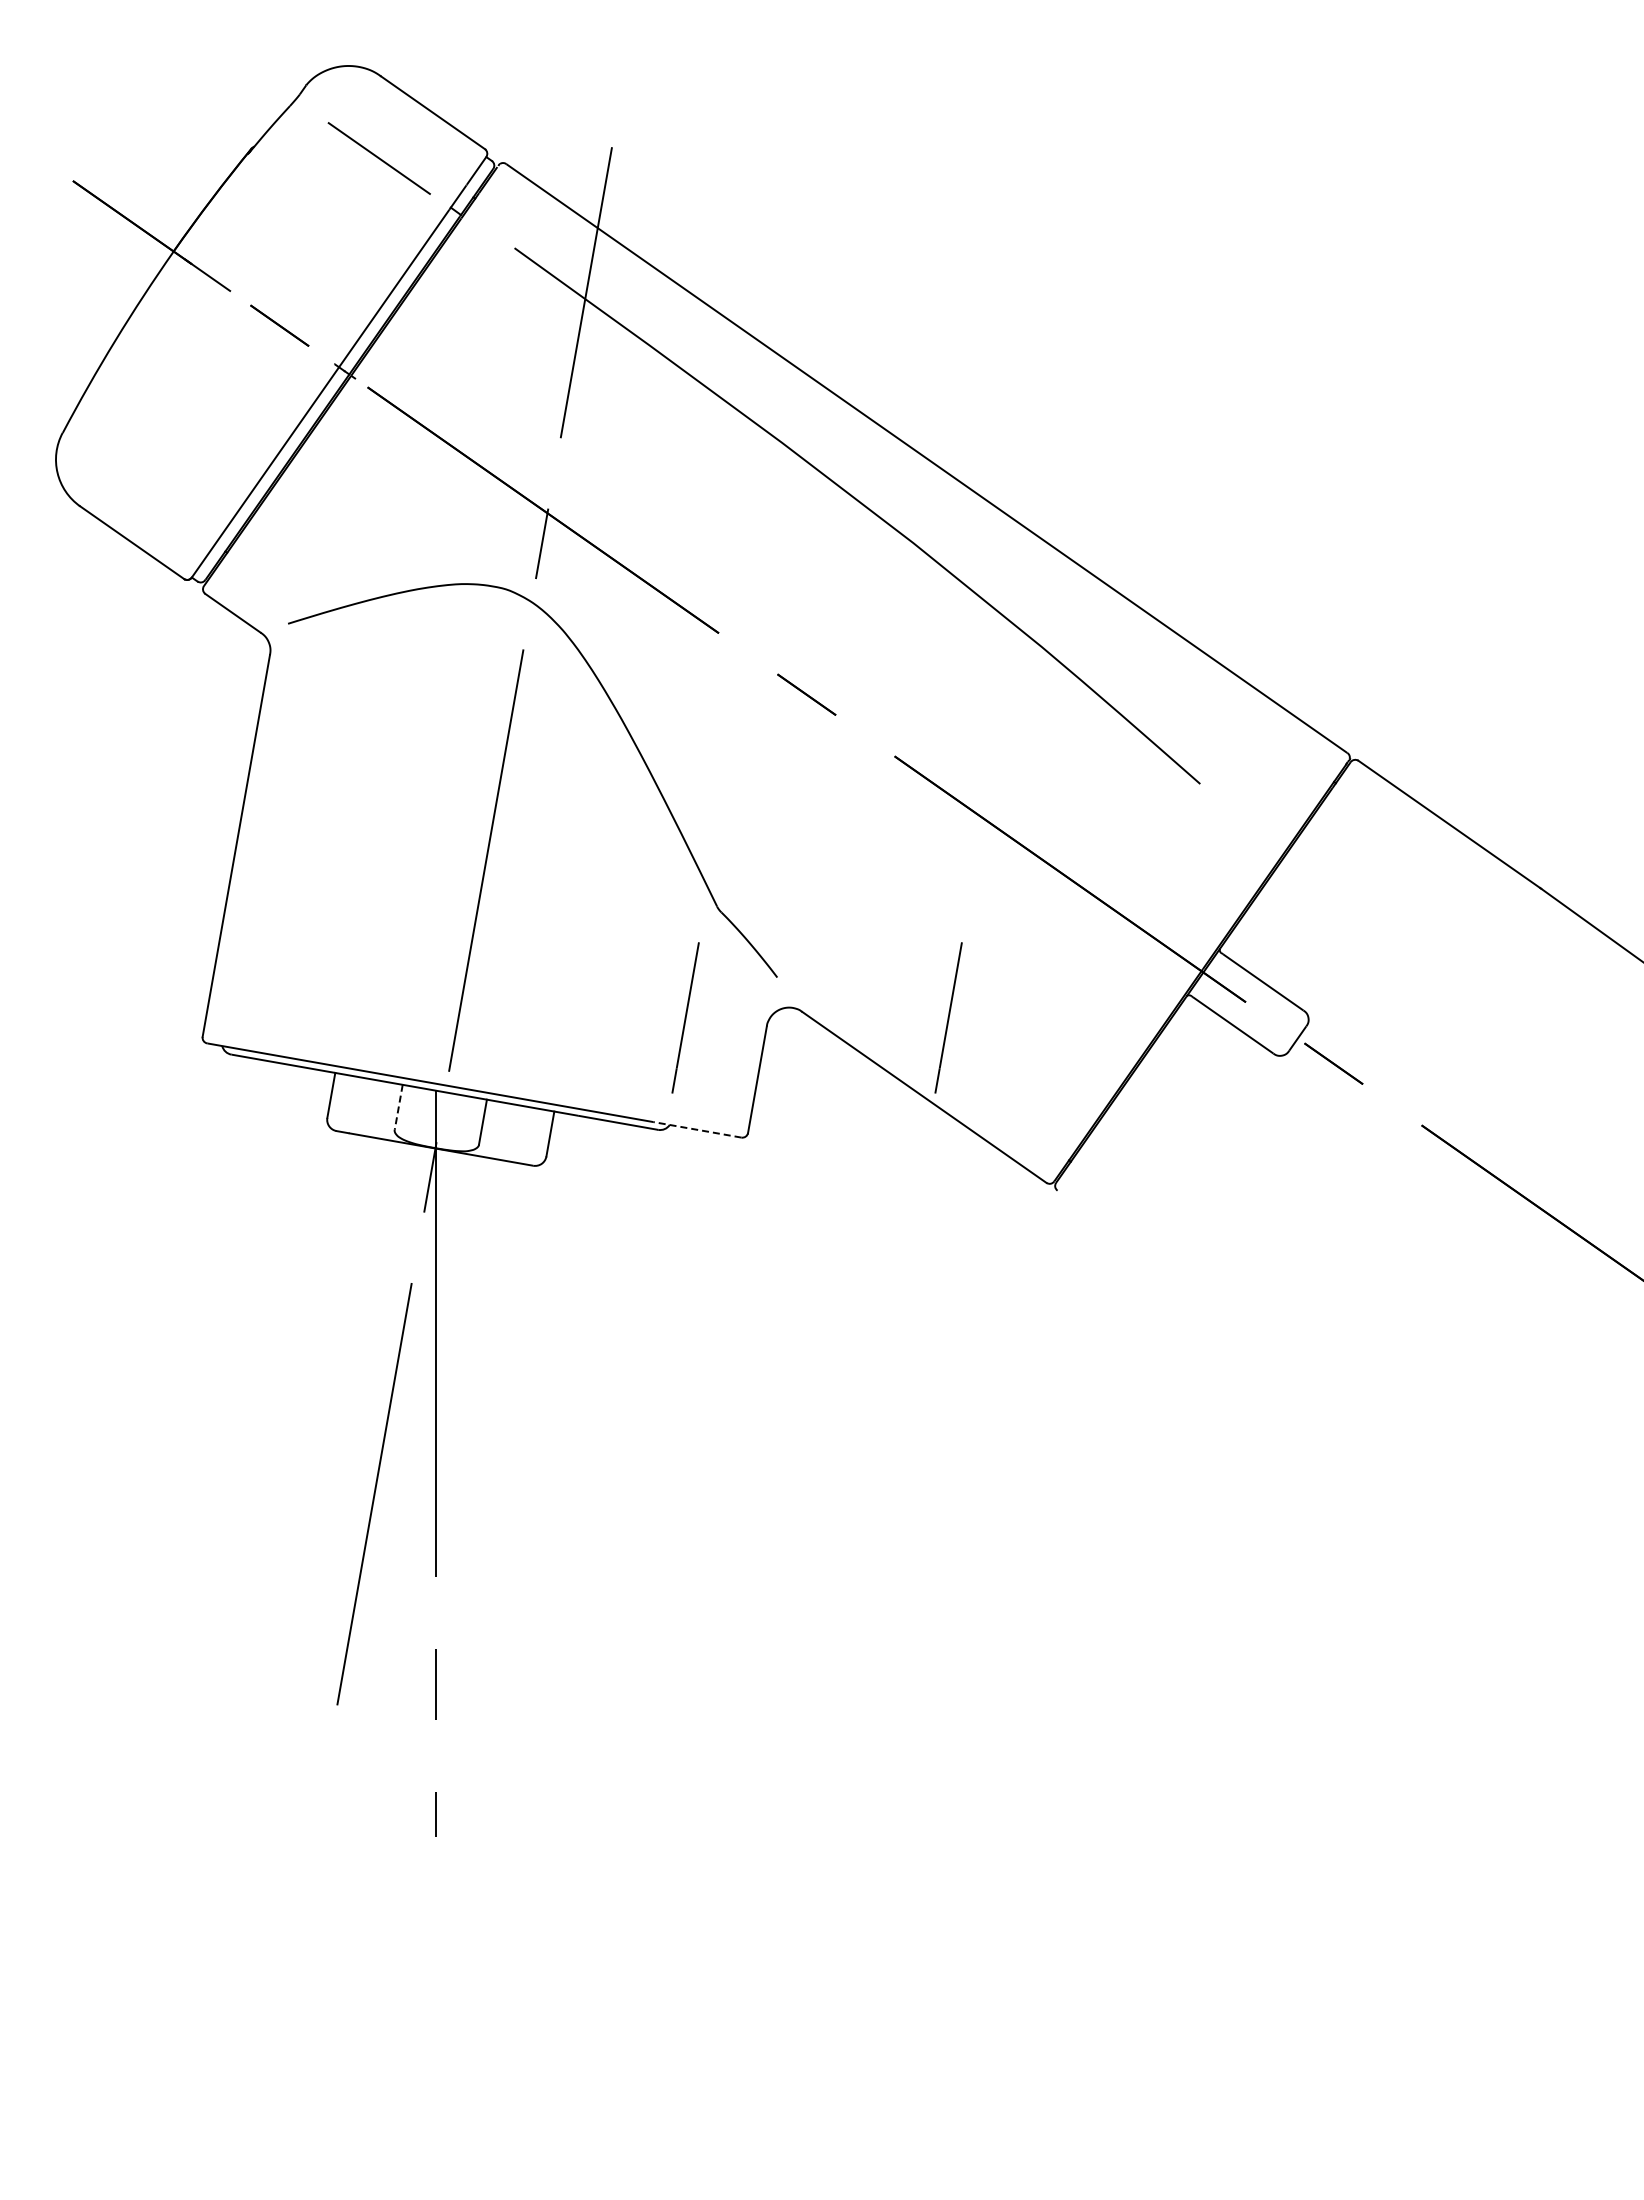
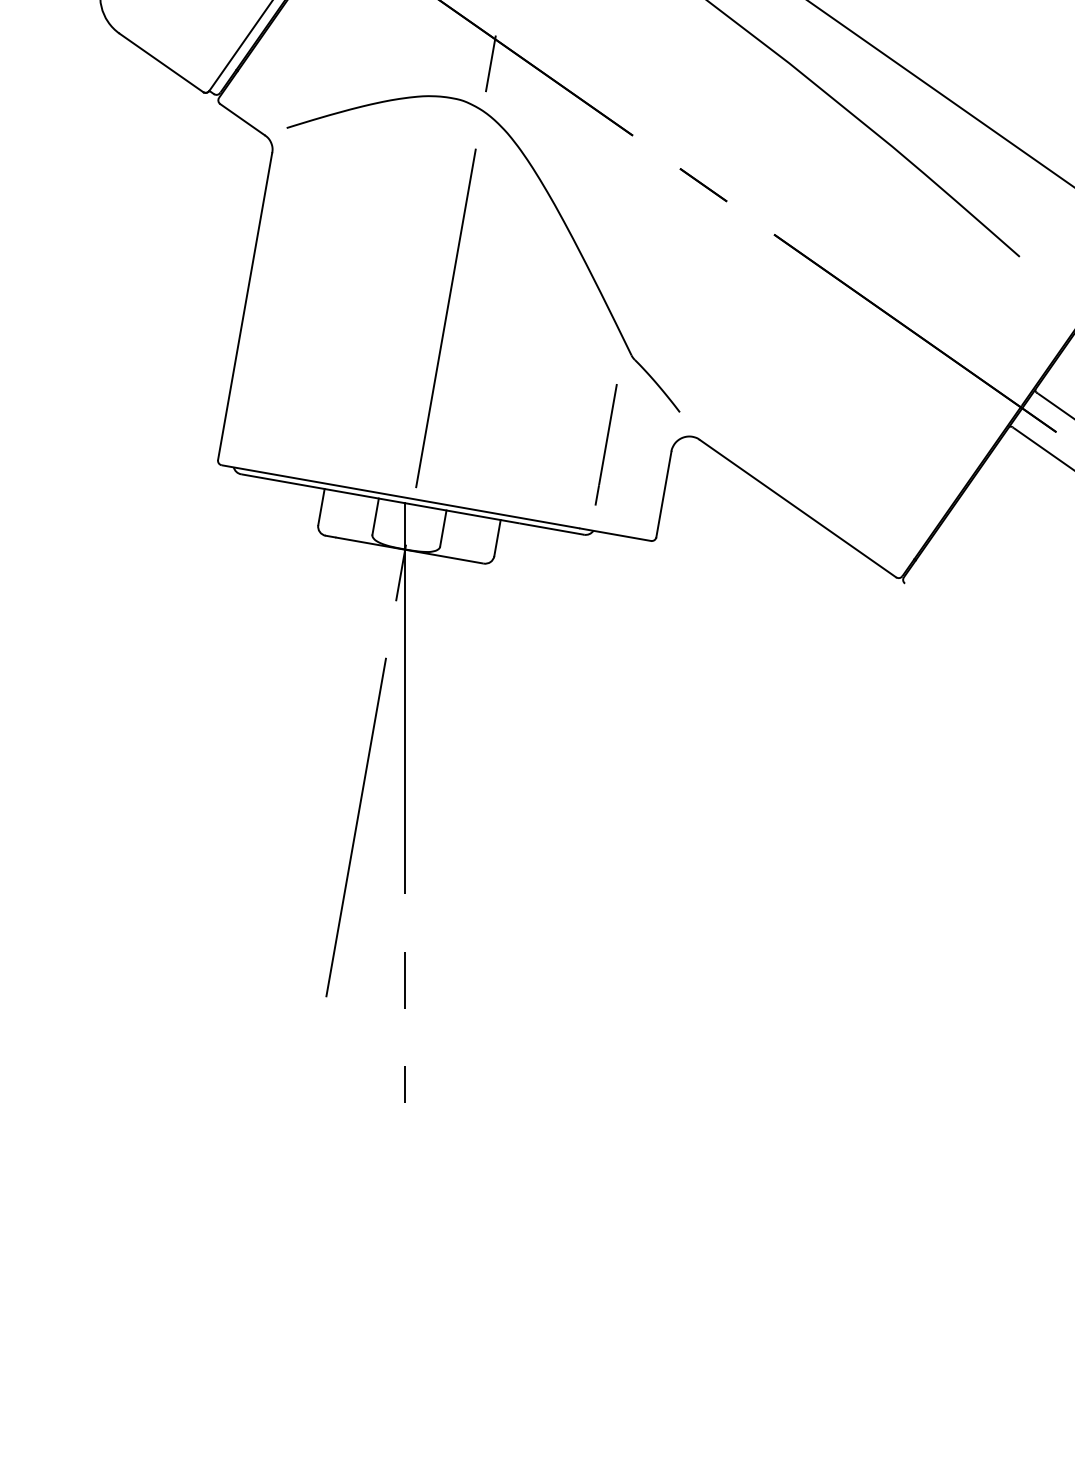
line: (948, 1017) -> (817, 444), removed
line: (398, 1107) -> (375, 516), dashed -> solid
line: (697, 1129) -> (615, 534), dashed -> solid

